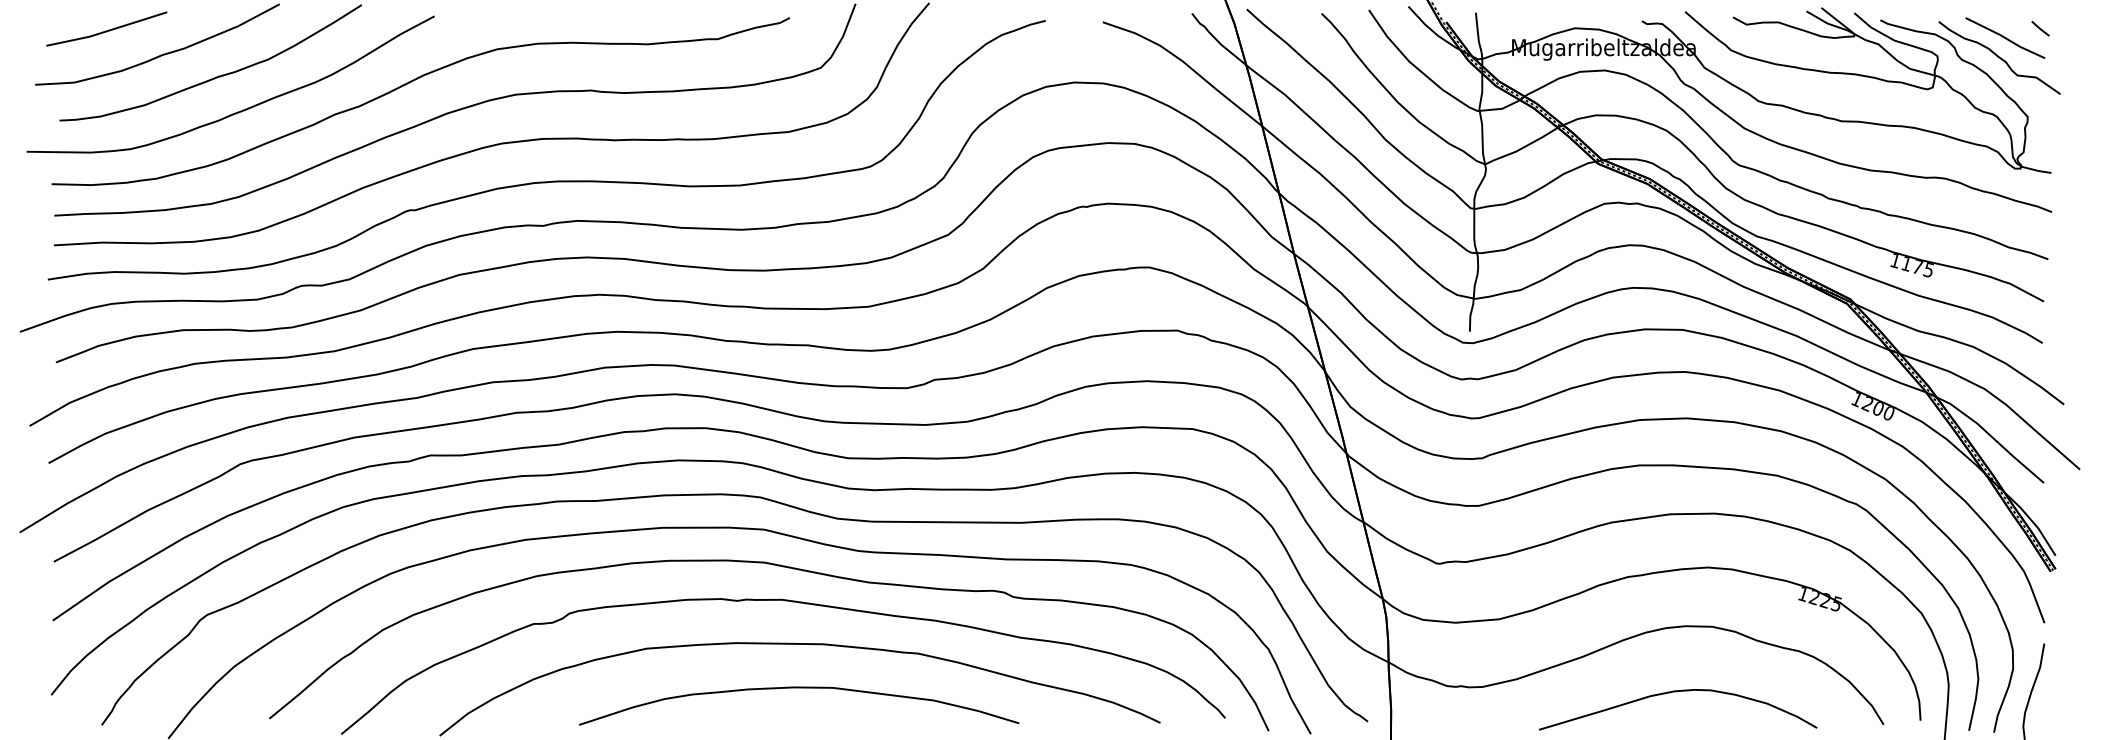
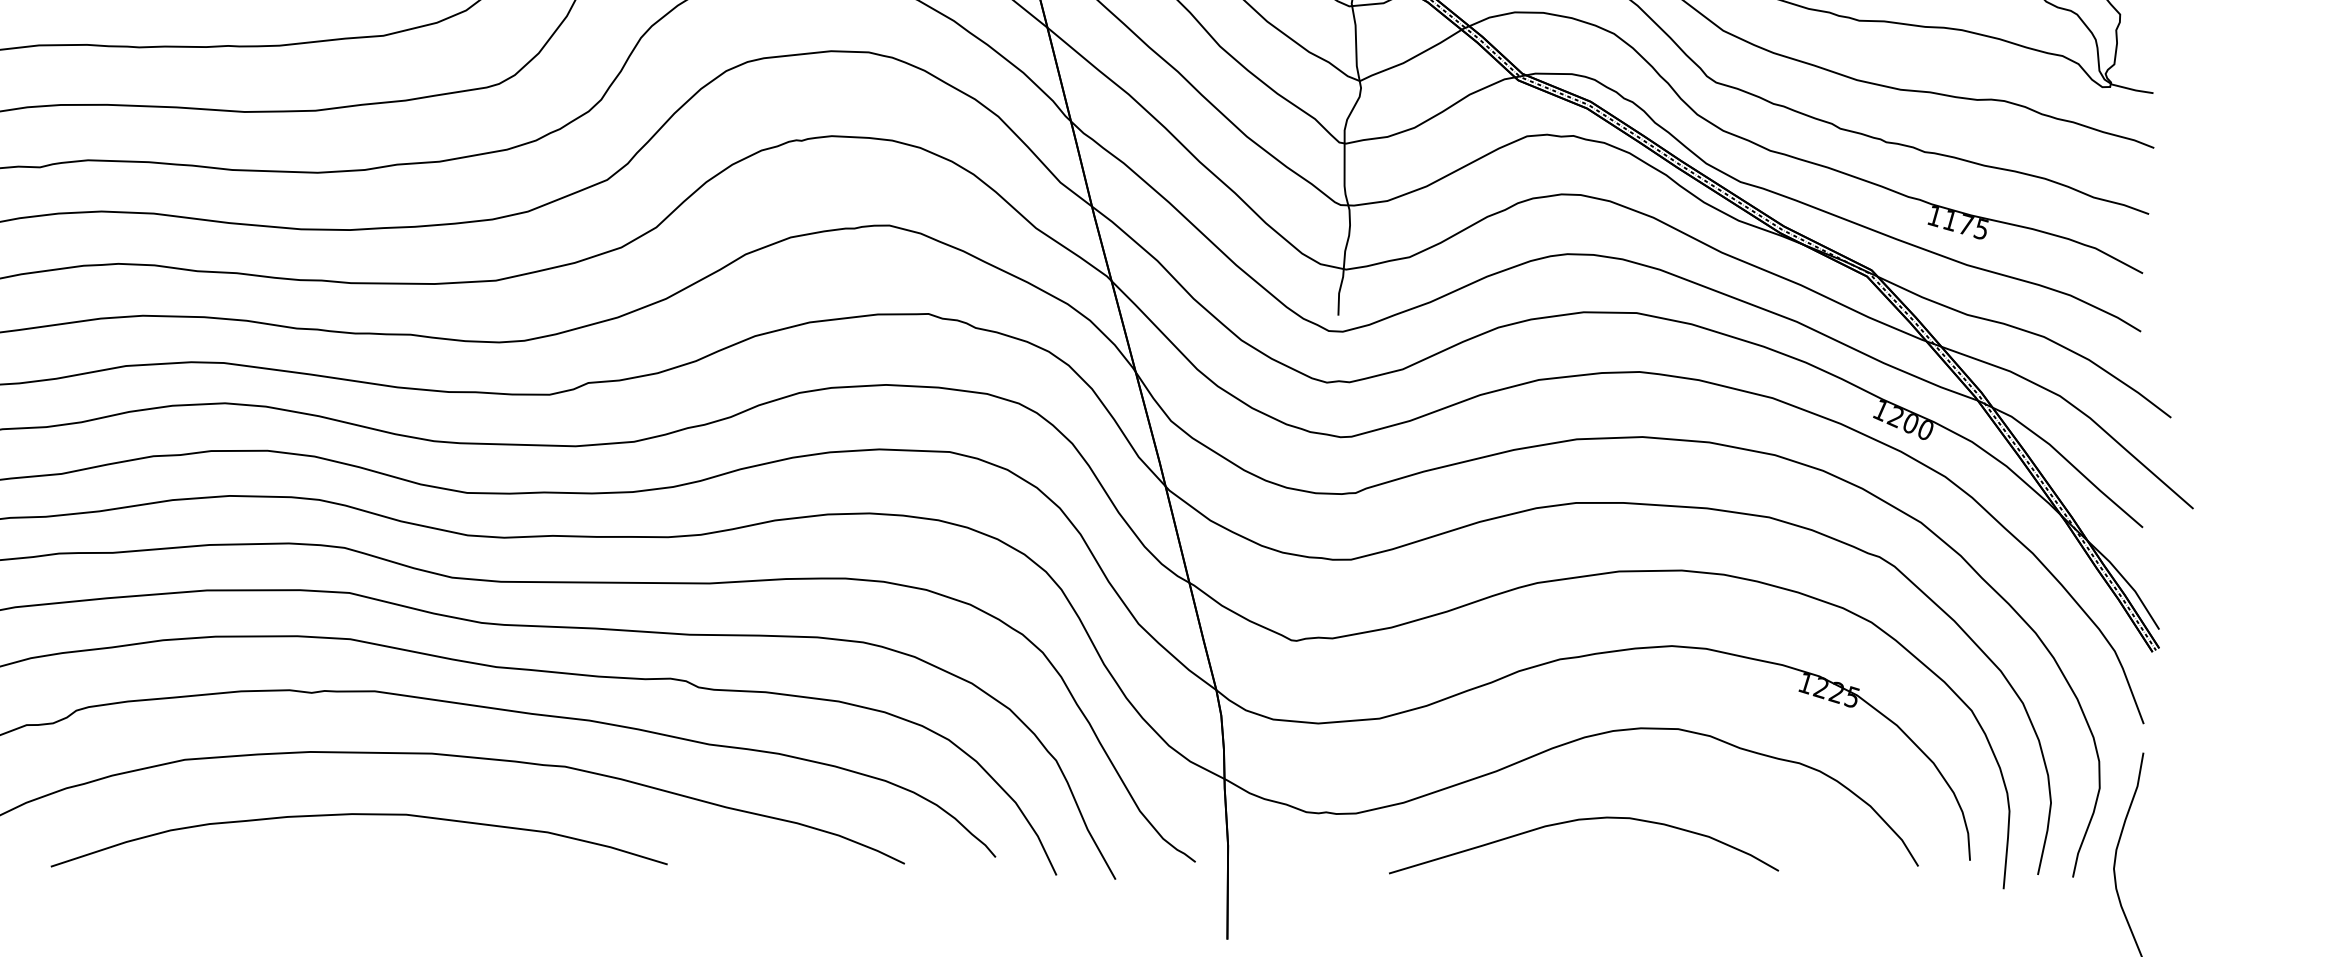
curve: (799, 688) -> (359, 815), moved
curve: (1676, 692) -> (1581, 821), moved

